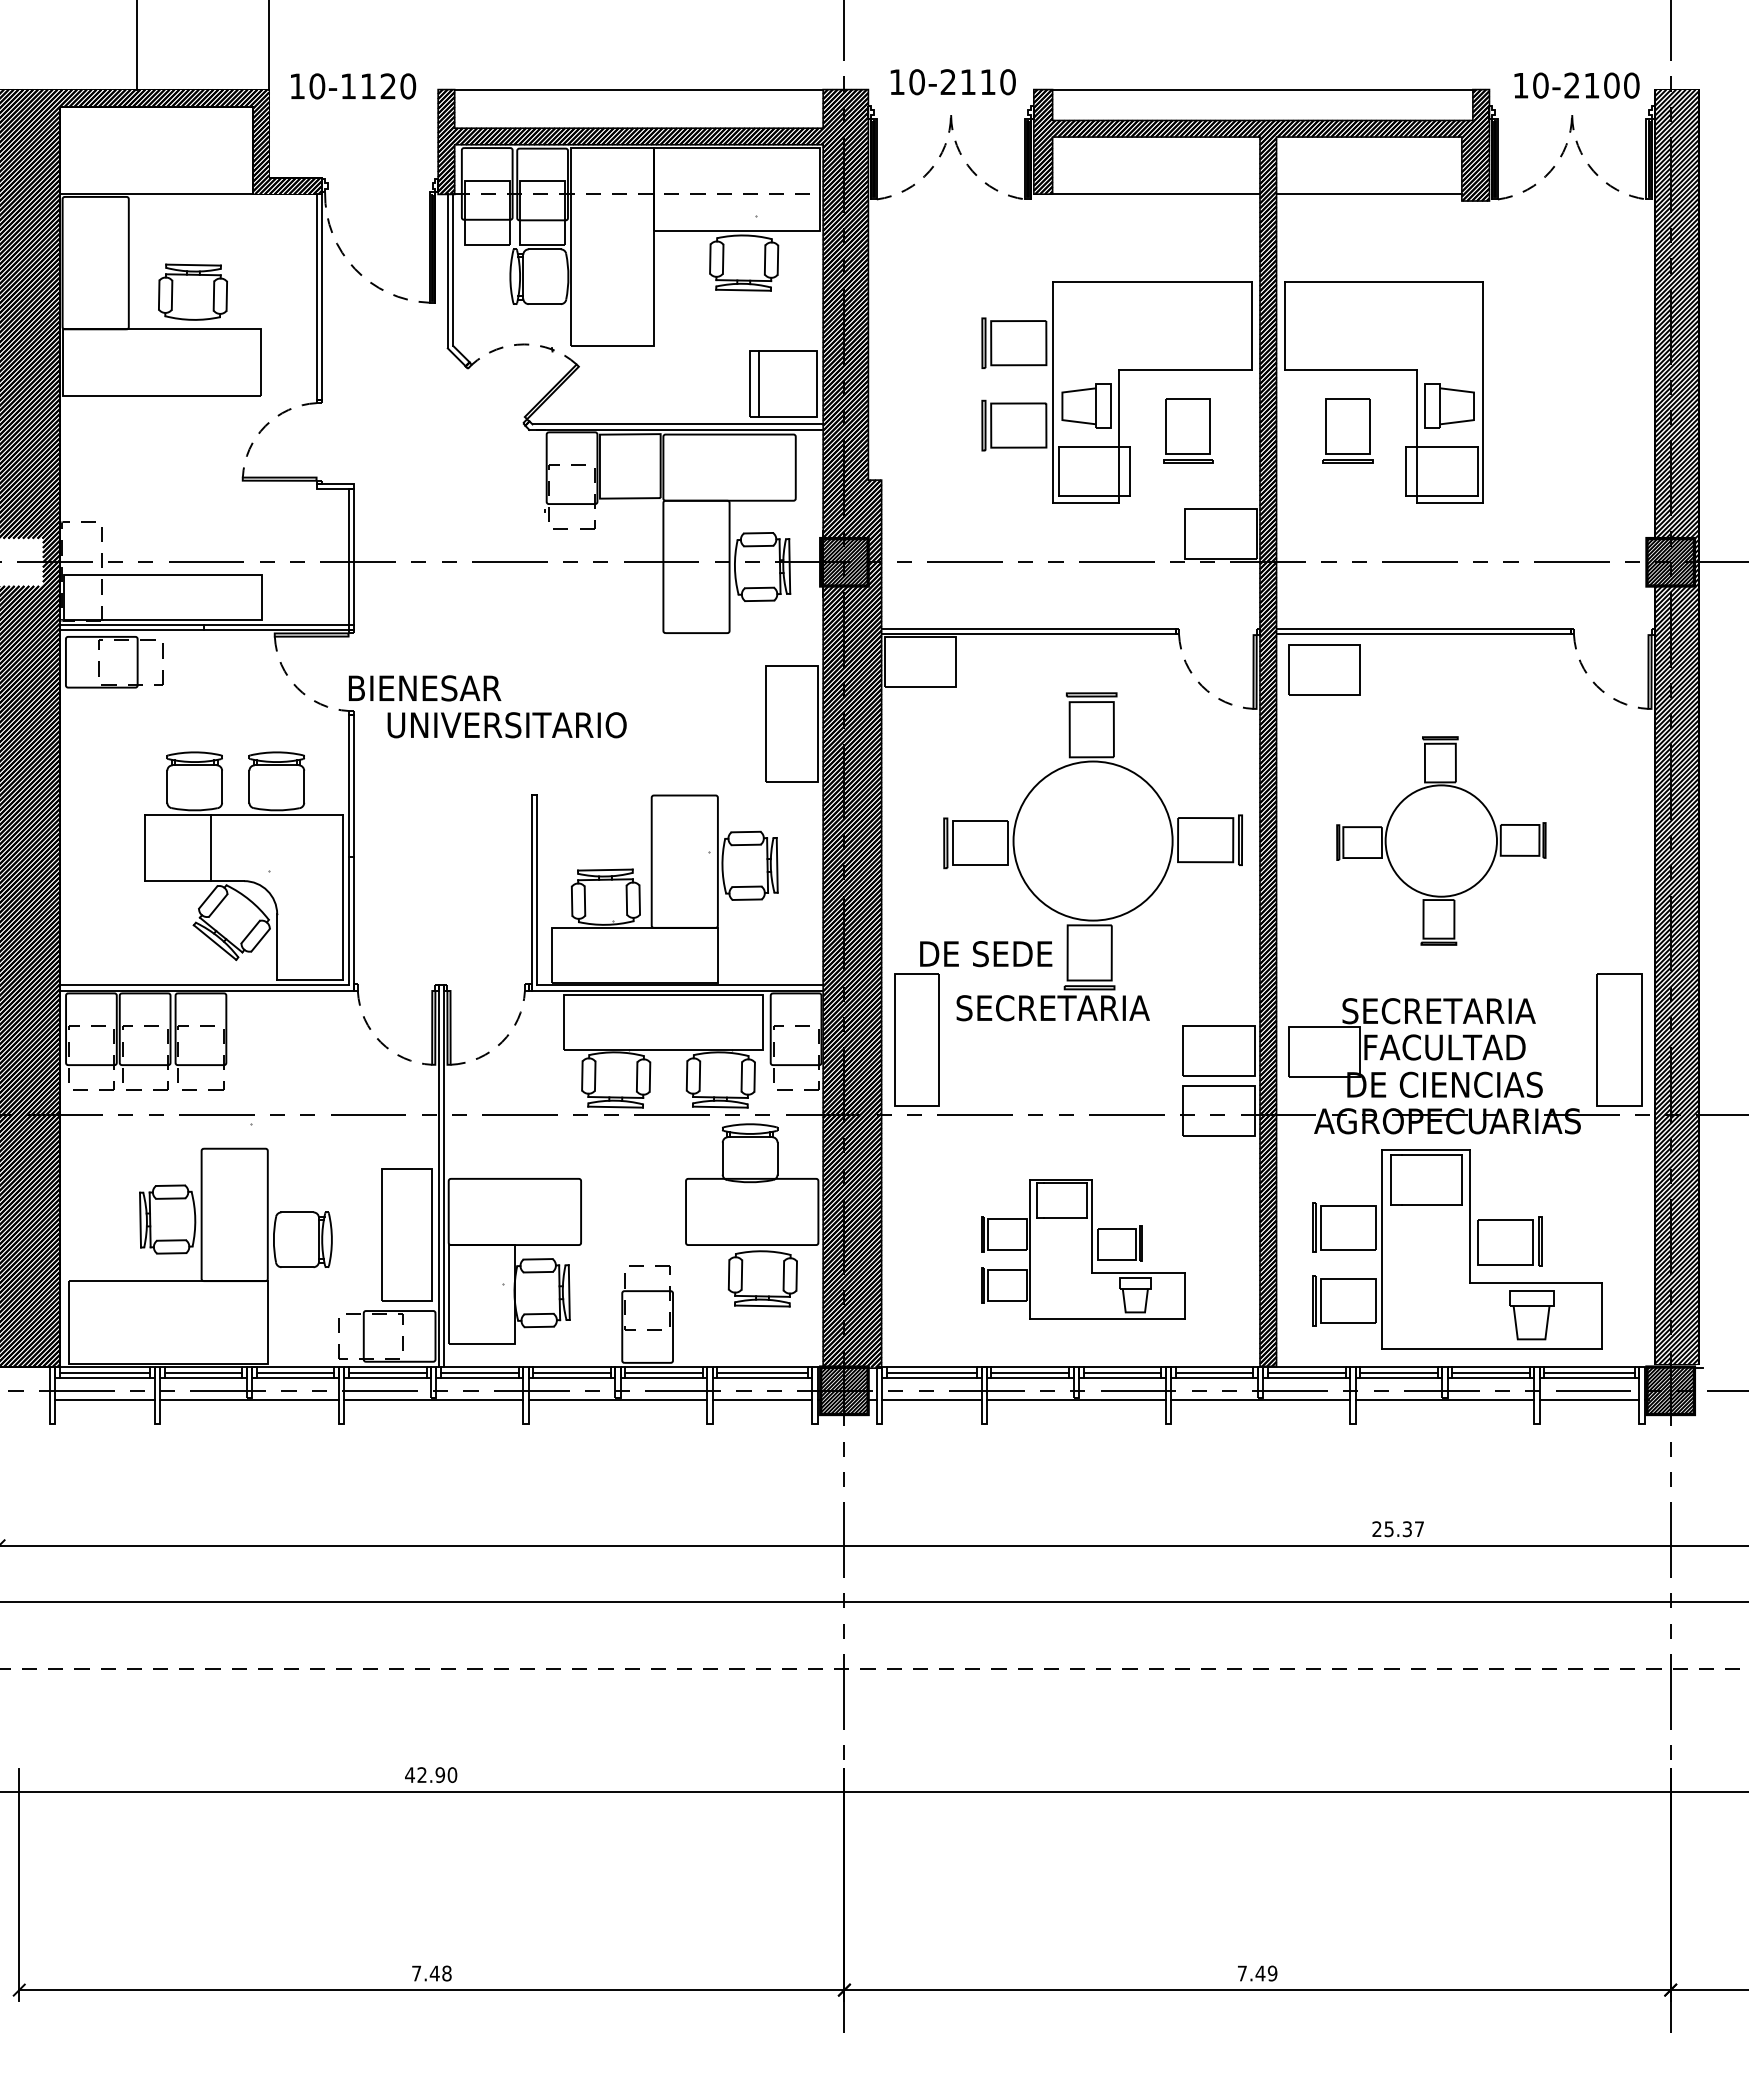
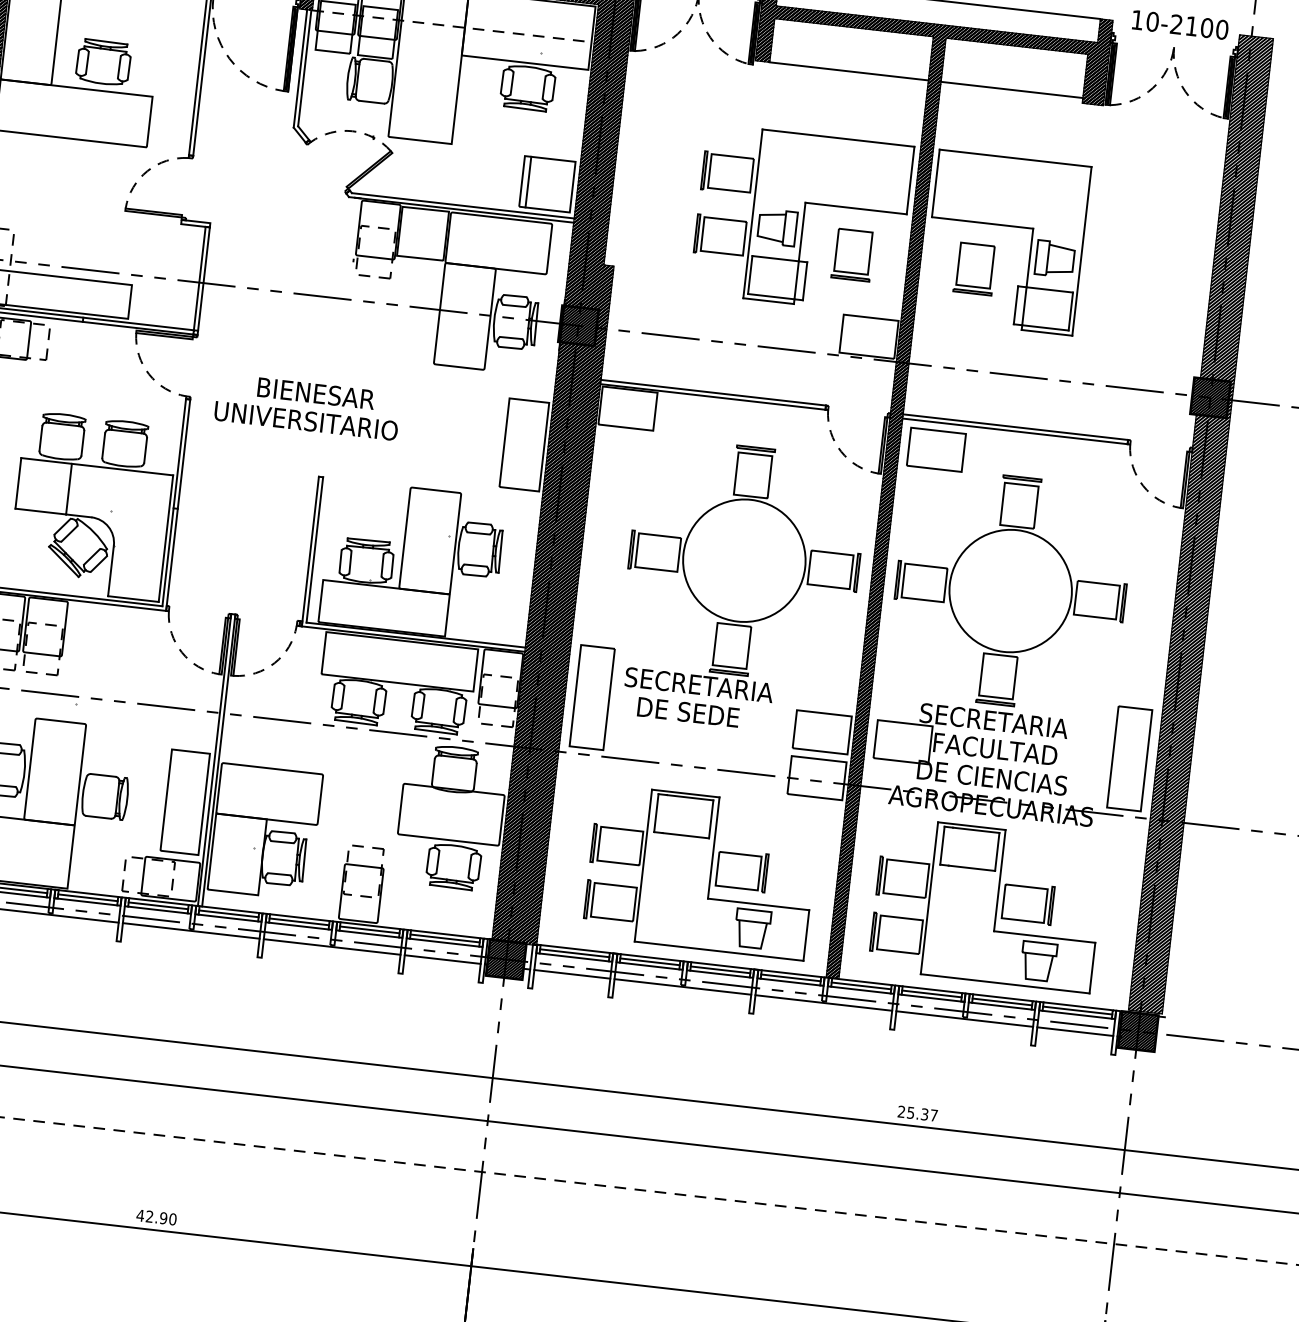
text: (425, 688) -> (316, 393), moved
part: (1441, 840) -> (1010, 590), size x1.43
text: (986, 954) -> (688, 712), moved
part: (1083, 1249) -> (701, 872), size x1.43

